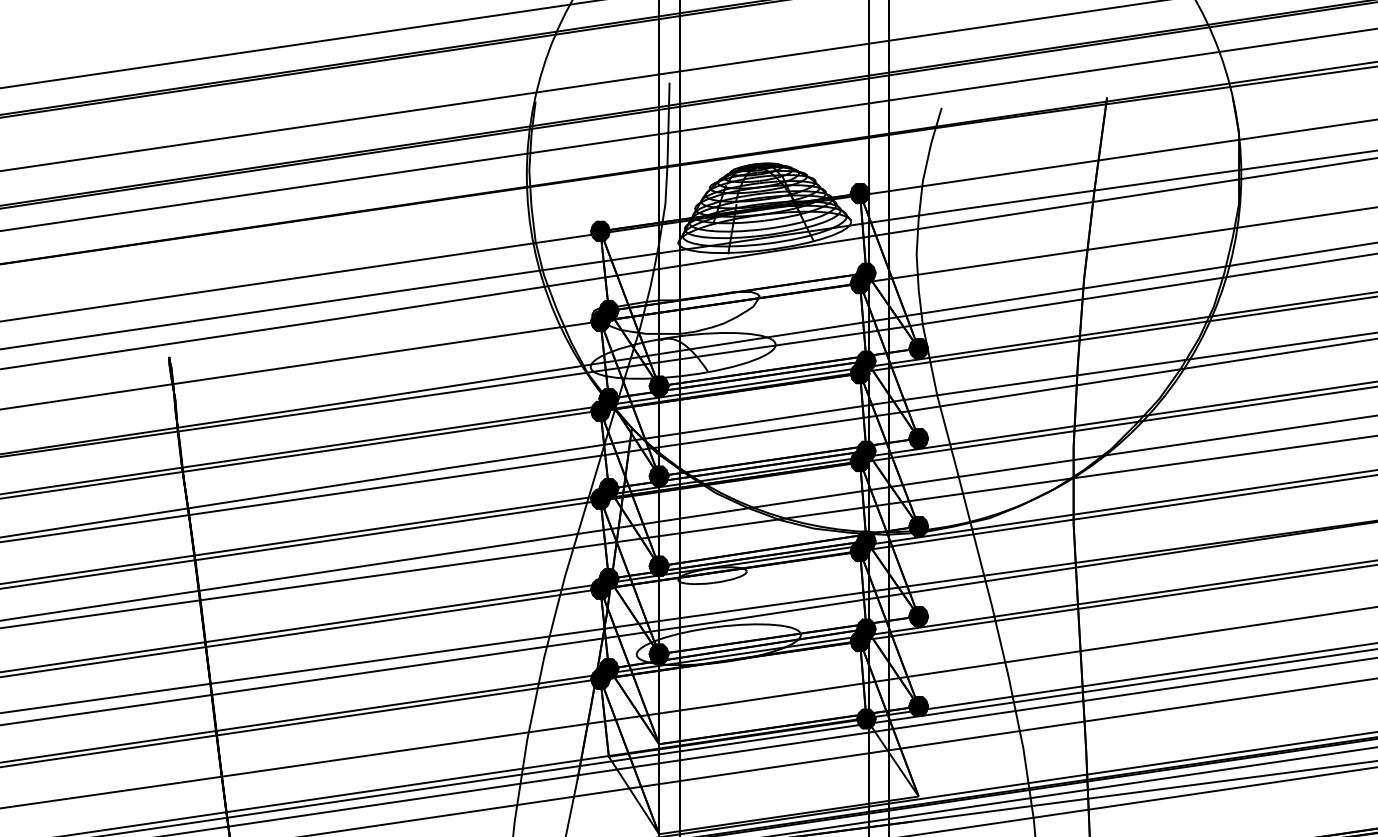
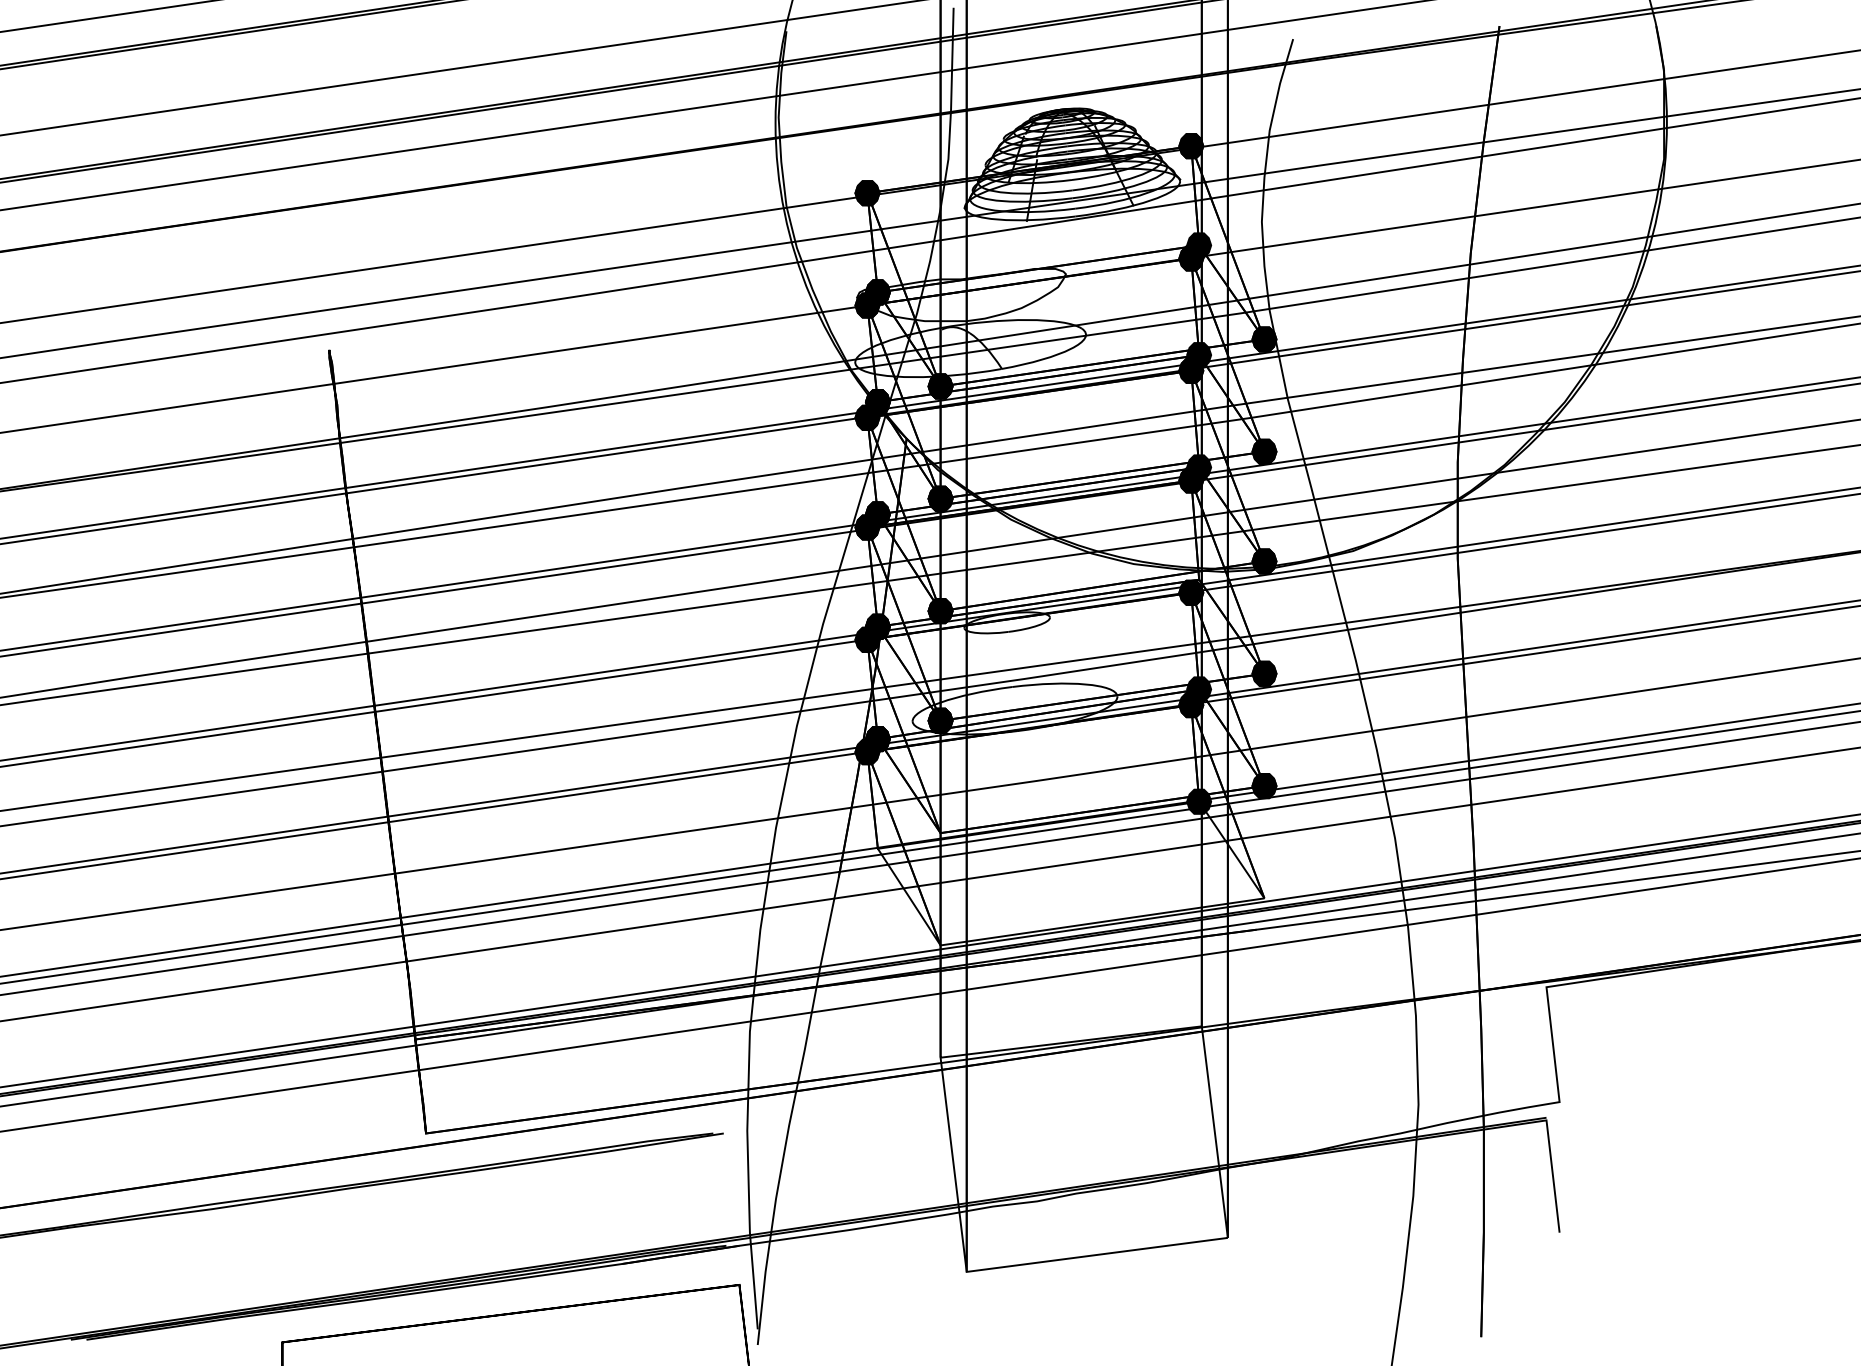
fill: (866, 540) -> (1199, 579), removed

